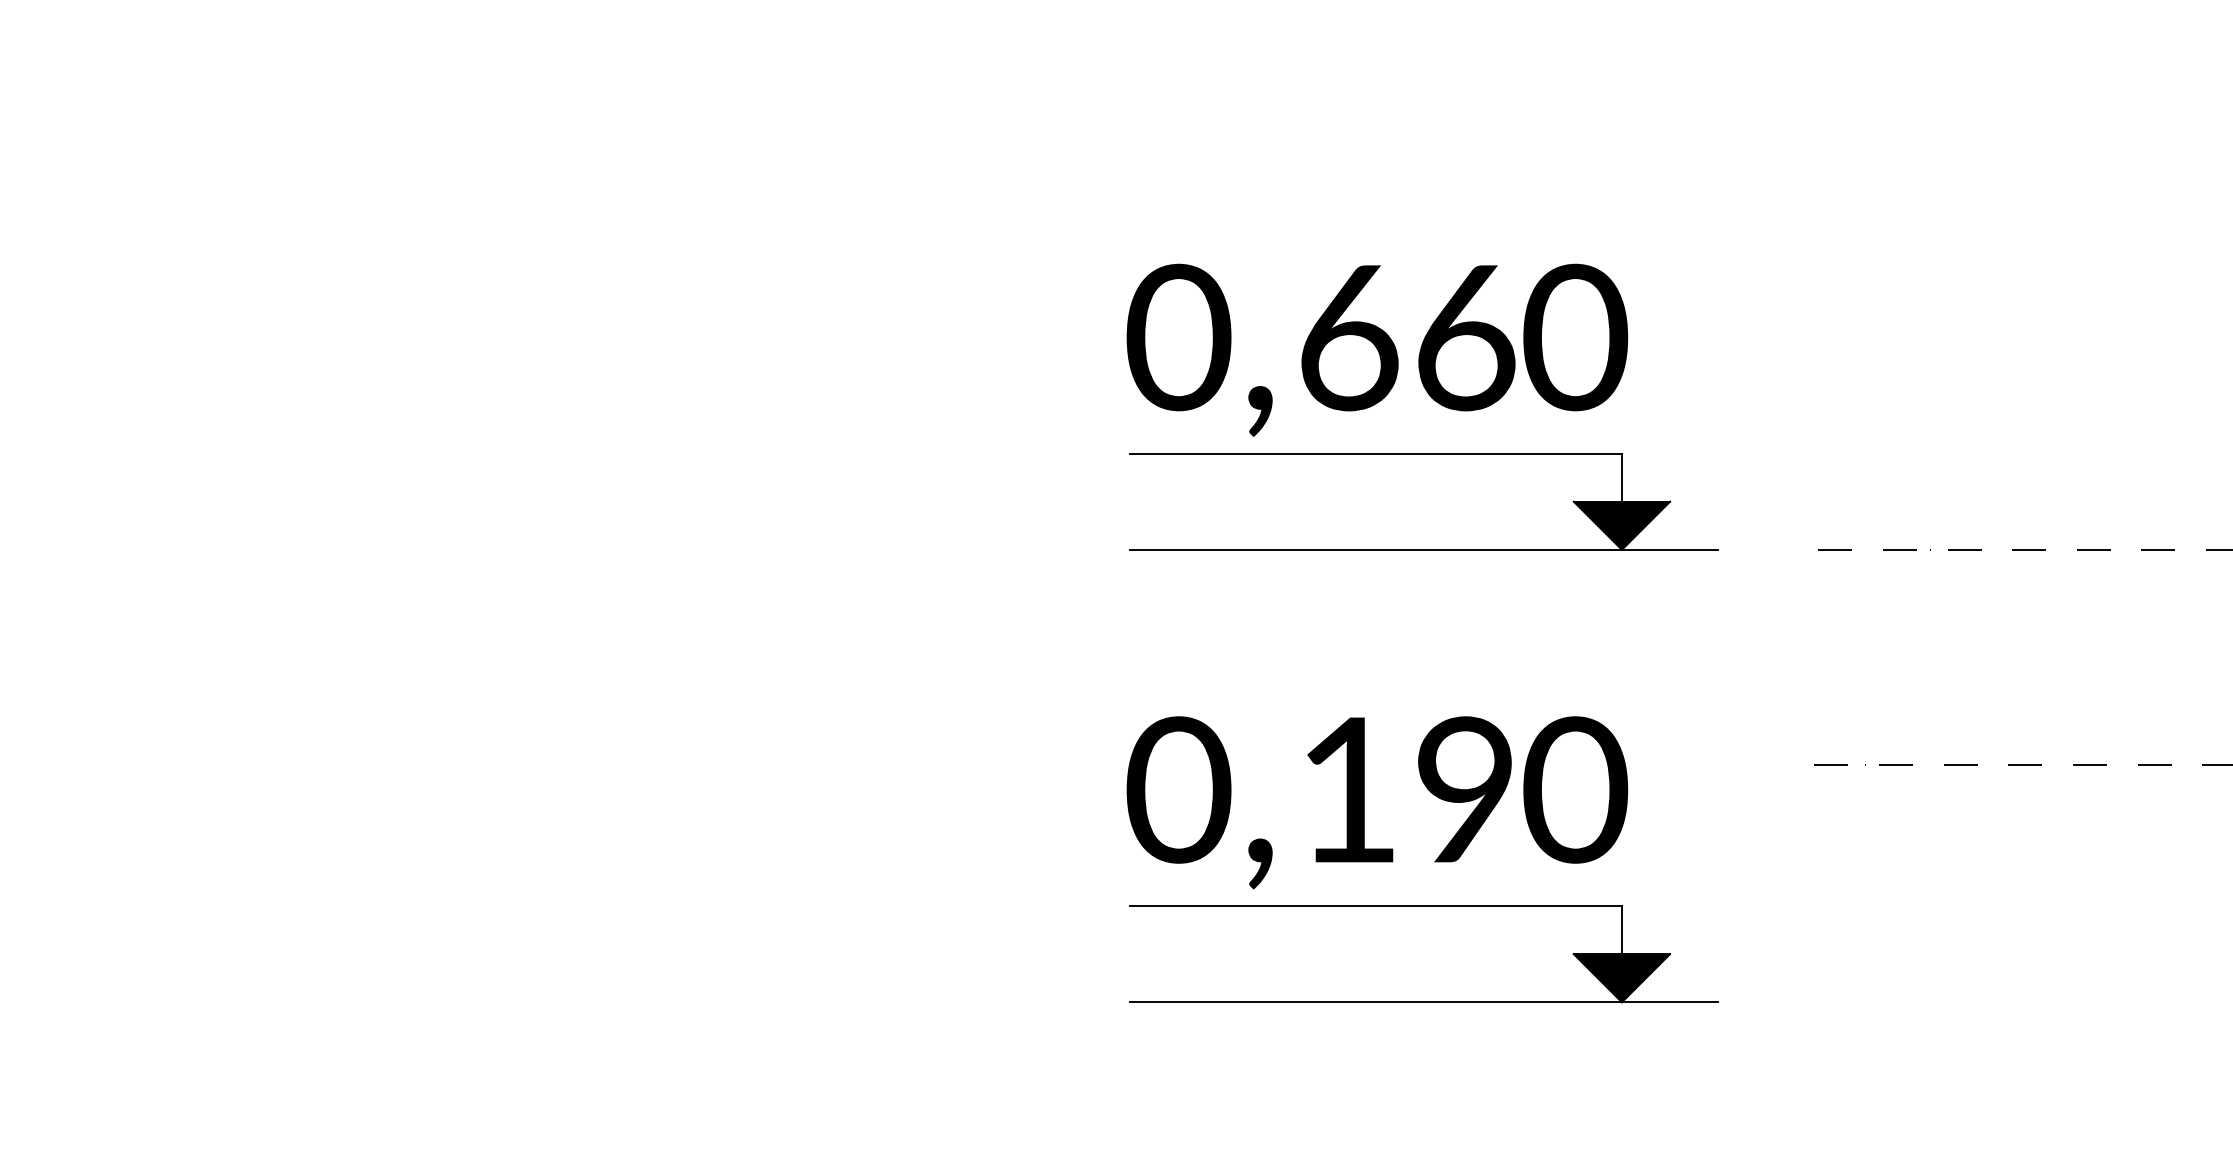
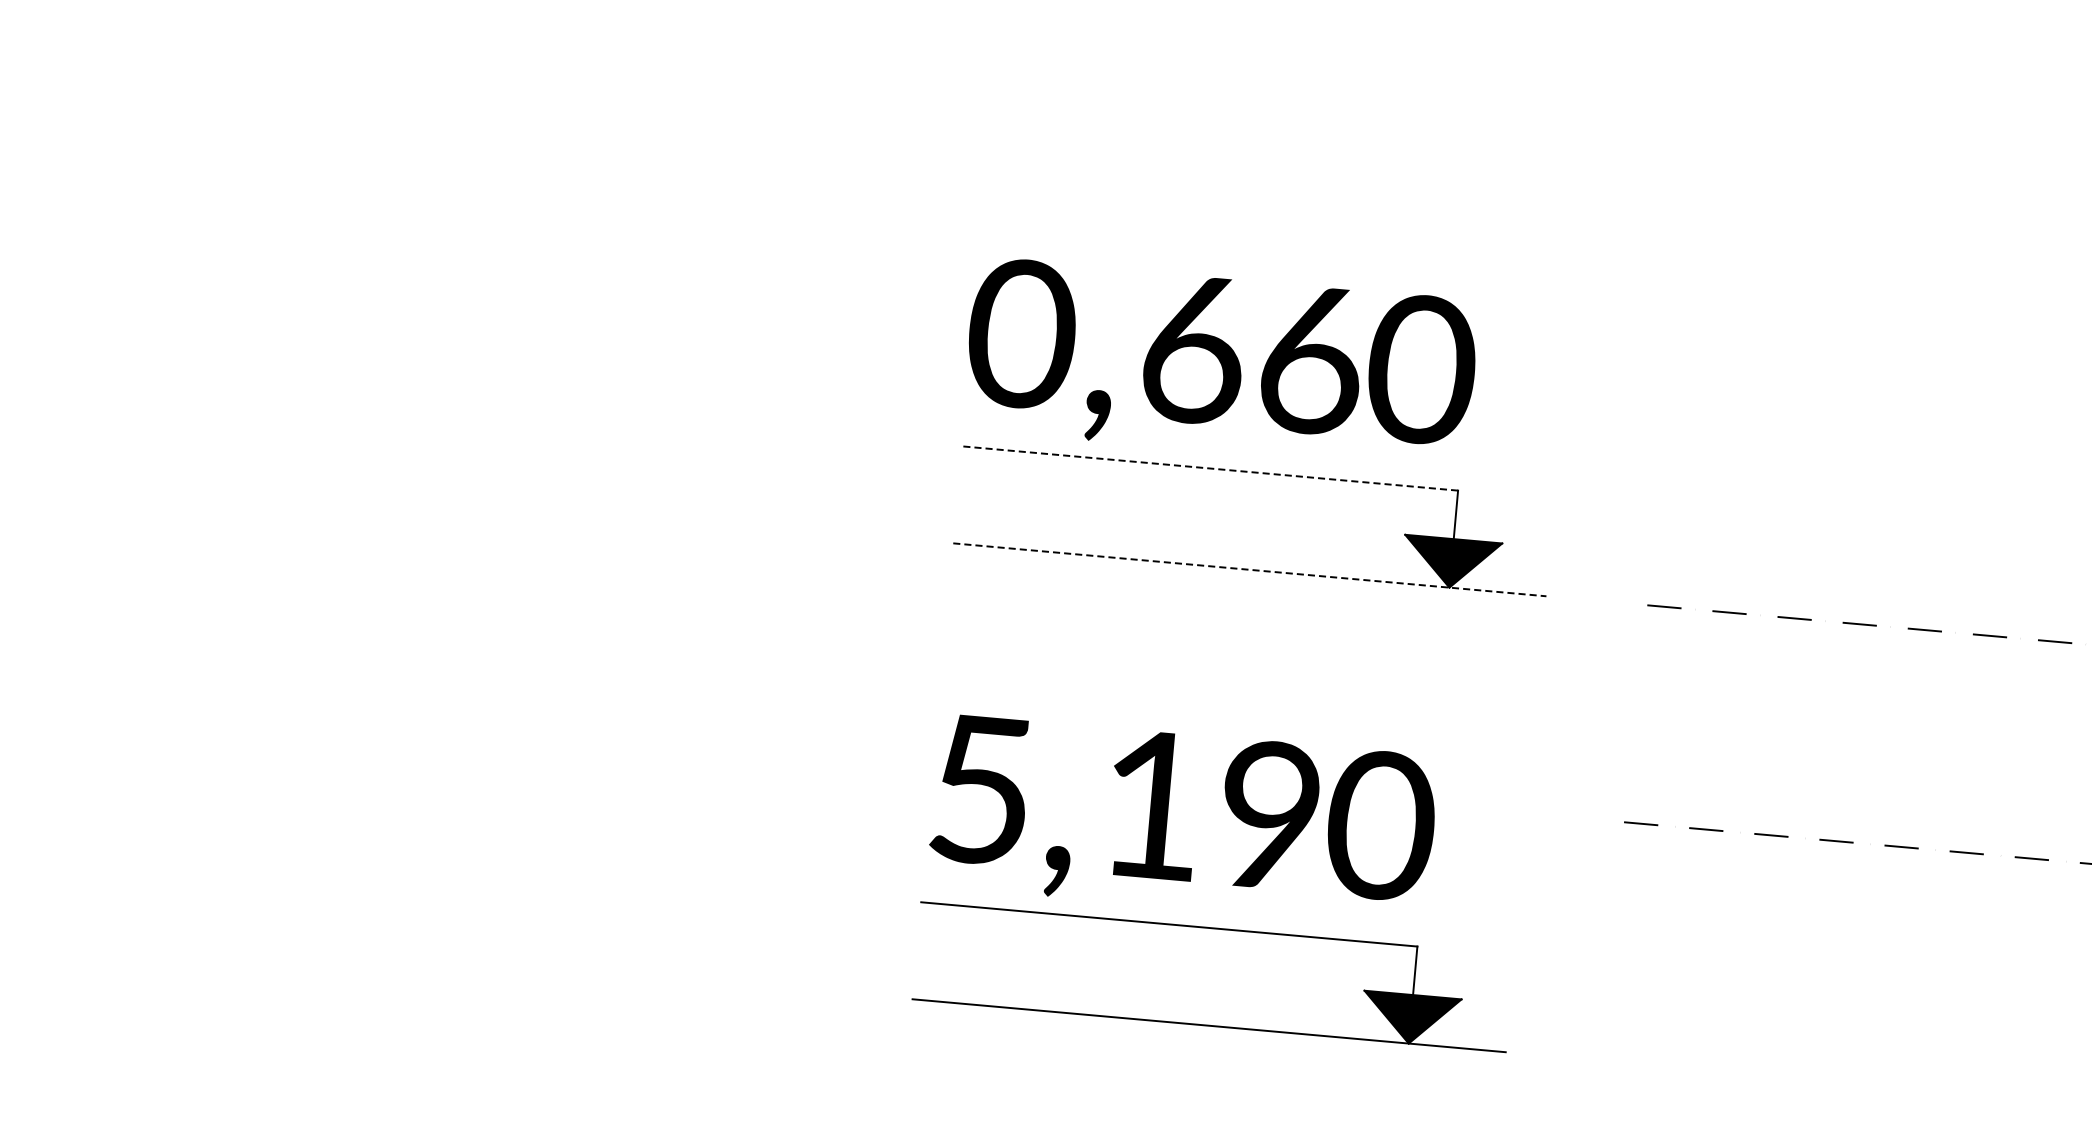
line: (1375, 453) -> (1209, 468), solid -> dashed
line: (1424, 549) -> (1250, 569), solid -> dashed
text: (1178, 789) -> (981, 789), 0, -> 5,

